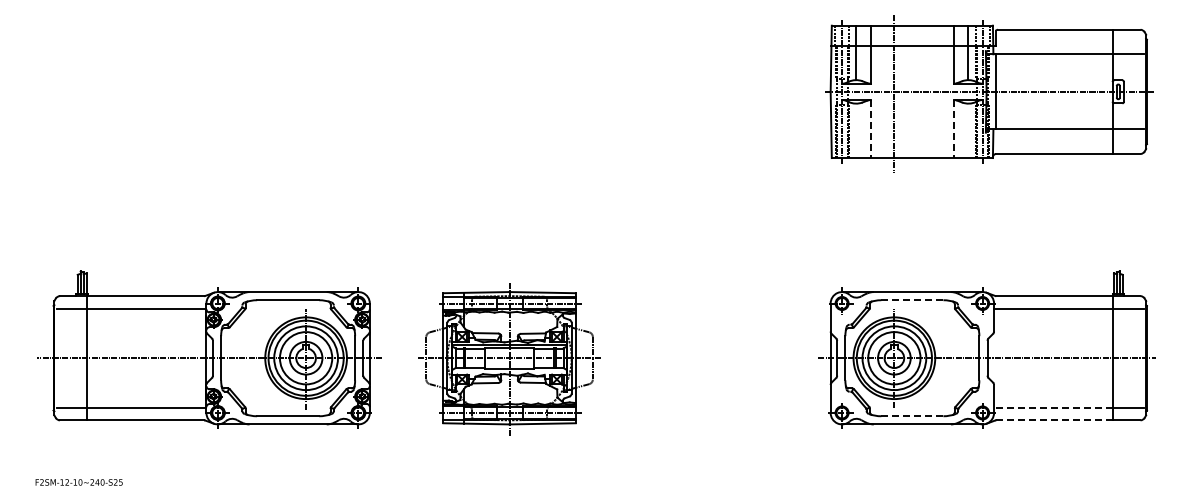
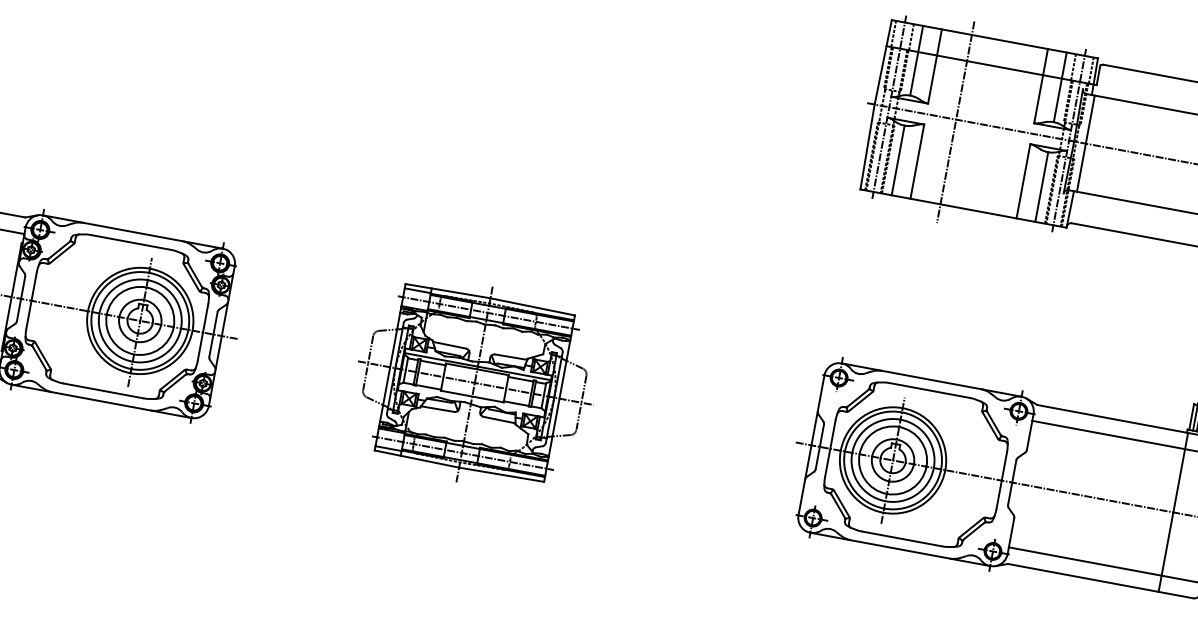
line: (870, 129) -> (916, 162), dashed -> solid
line: (953, 129) -> (1022, 181), dashed -> solid
line: (856, 130) -> (898, 160), added
line: (968, 130) -> (1041, 186), added
line: (912, 300) -> (929, 390), dashed -> solid
part: (509, 359) -> (474, 384), moved
line: (1053, 407) -> (1084, 561), dashed -> solid
line: (912, 416) -> (902, 539), dashed -> solid
line: (1054, 420) -> (1083, 578), dashed -> solid

